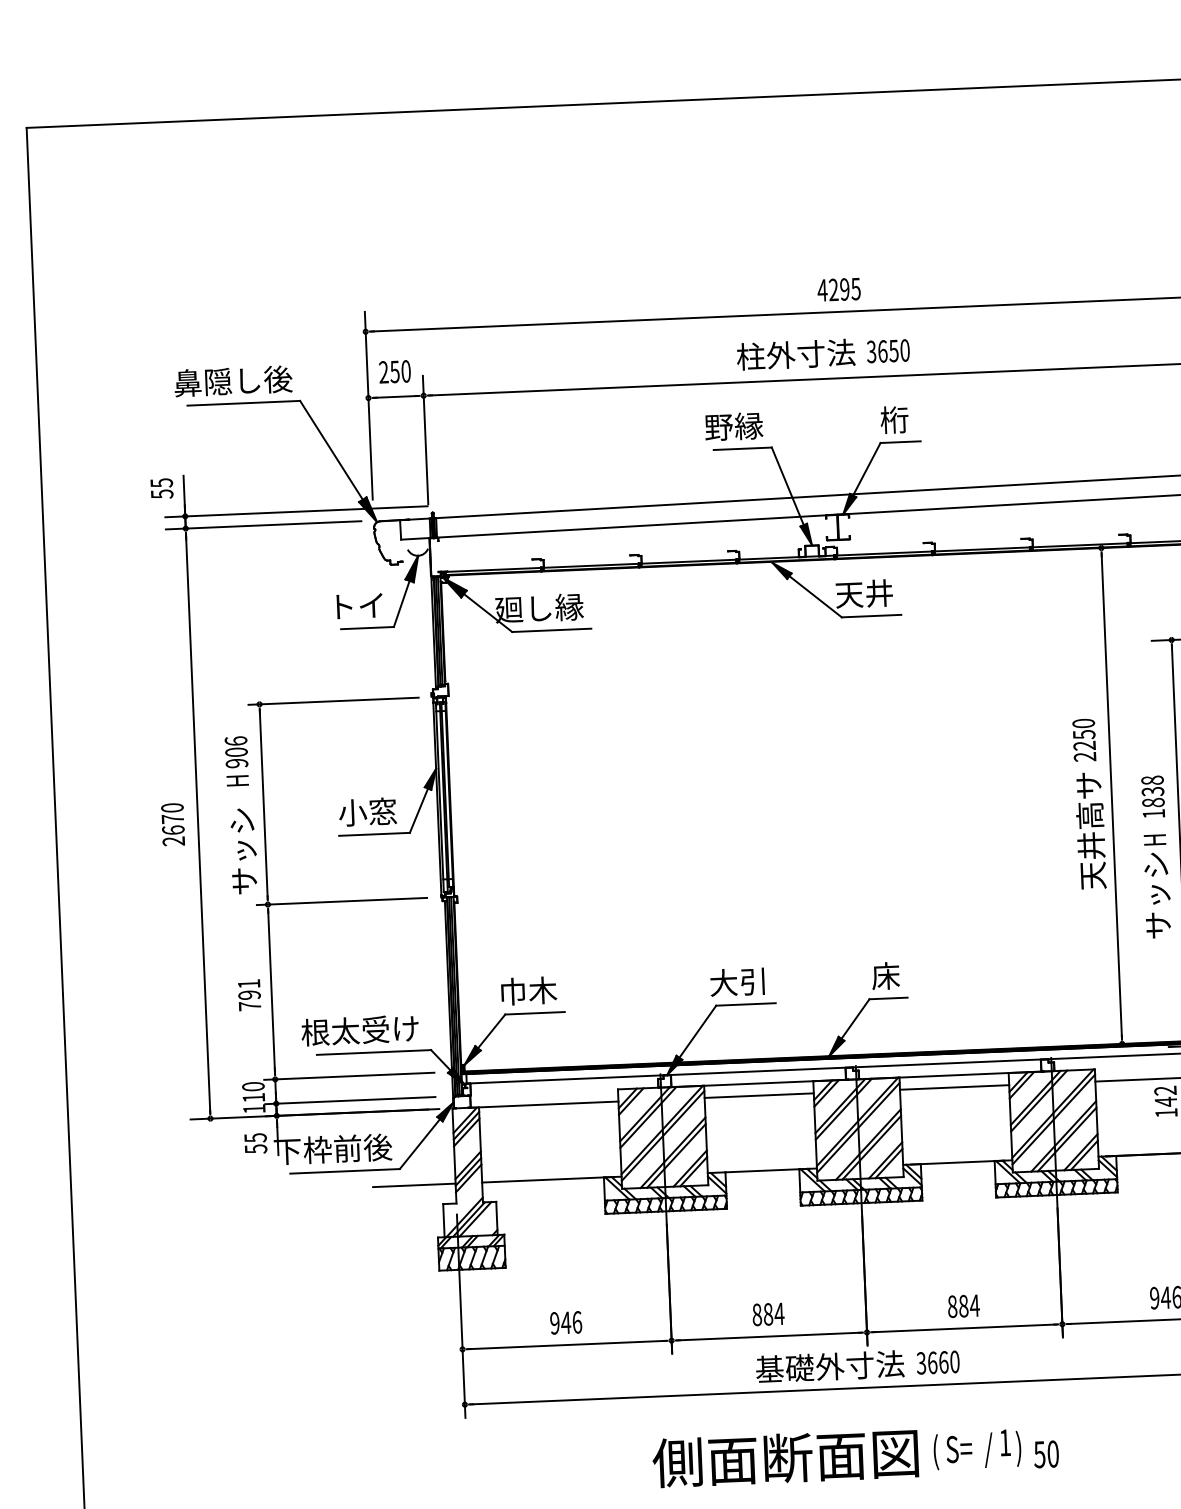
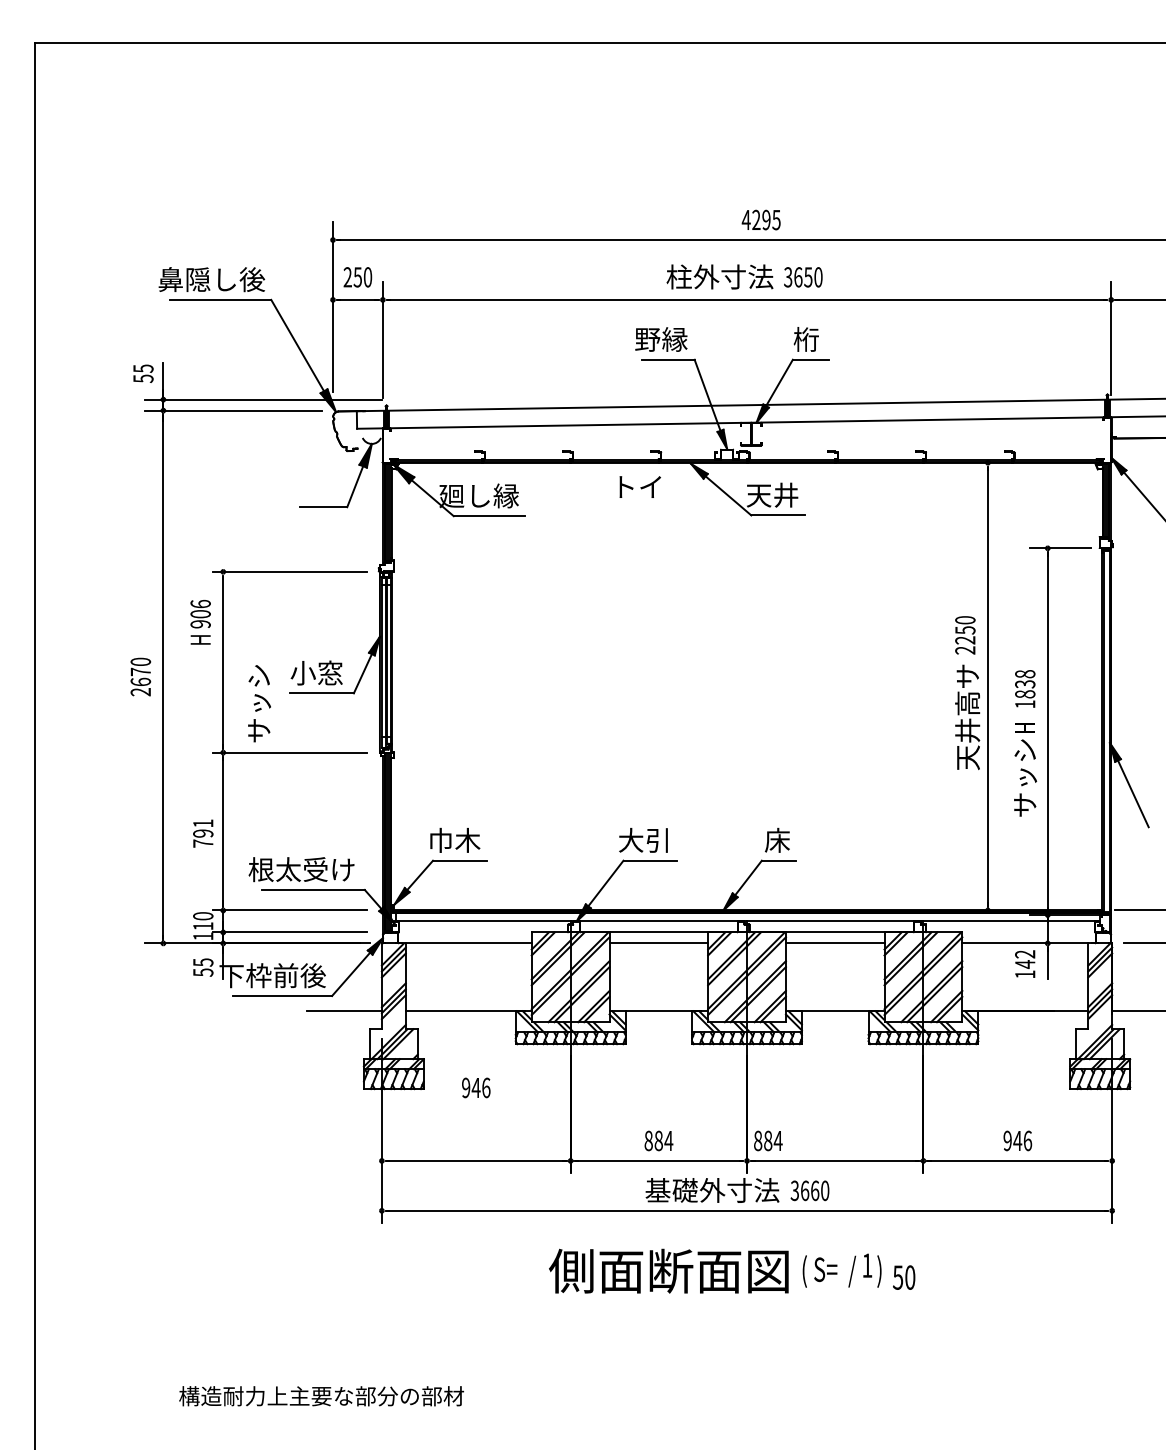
text: (358, 605) -> (639, 486), moved
text: (243, 851) -> (259, 703), moved
text: (964, 1305) -> (768, 1140), moved
text: (566, 1322) -> (476, 1087), moved

